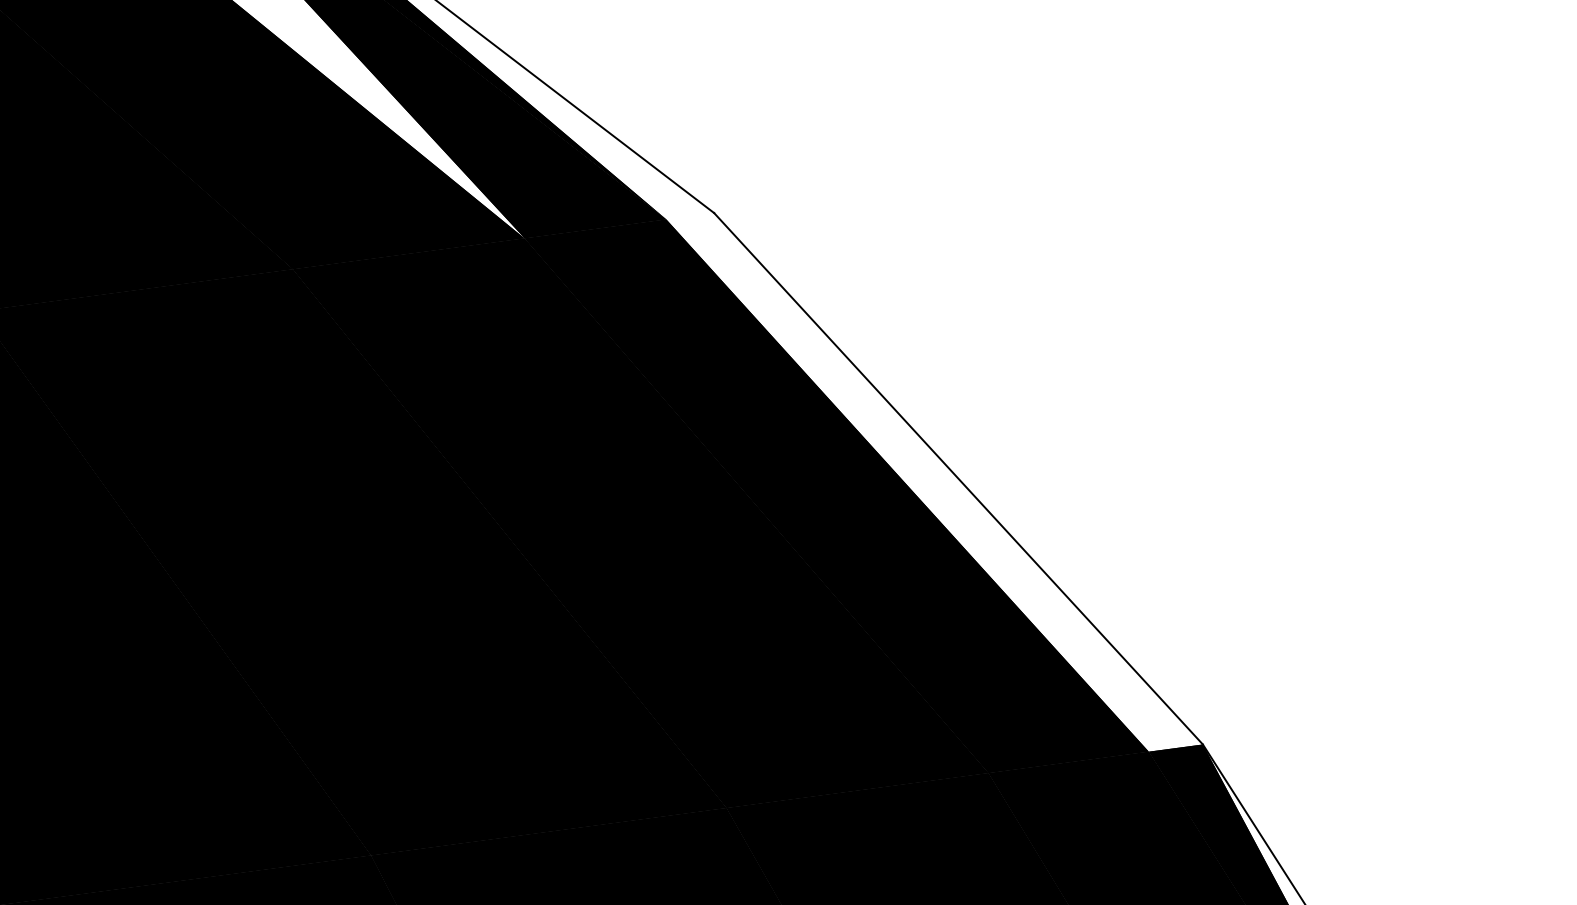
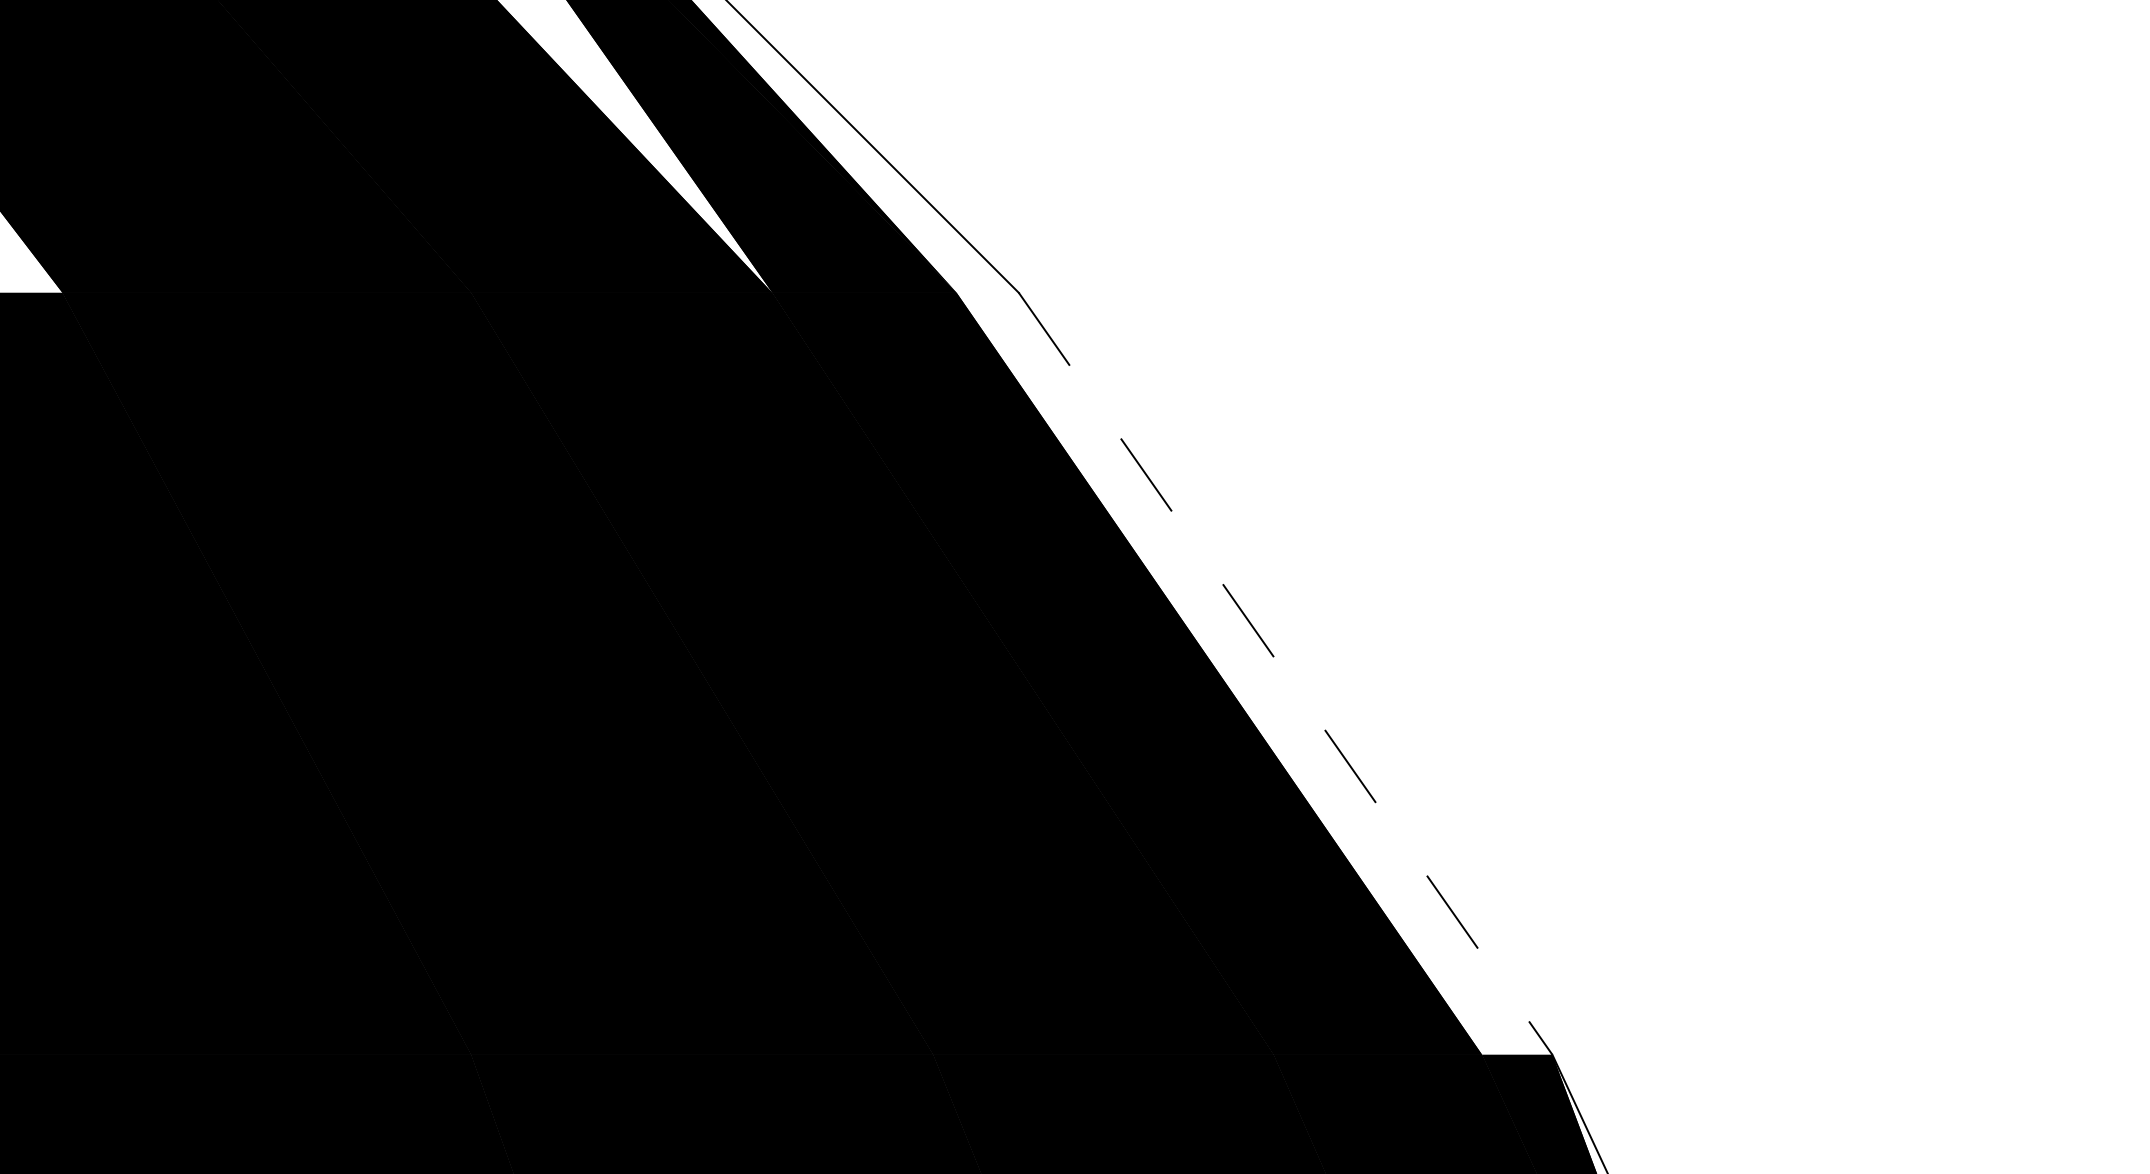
line: (958, 479) -> (1285, 674), solid -> dashed

